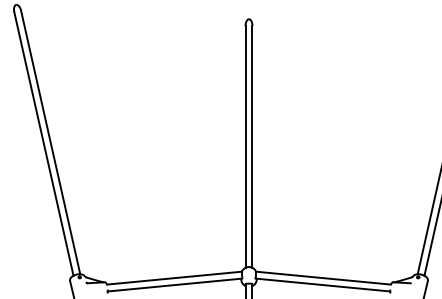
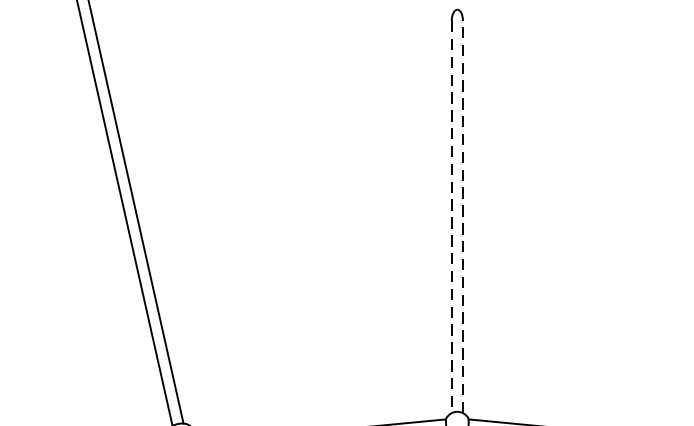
line: (245, 146) -> (451, 216), solid -> dashed
line: (252, 146) -> (463, 216), solid -> dashed

